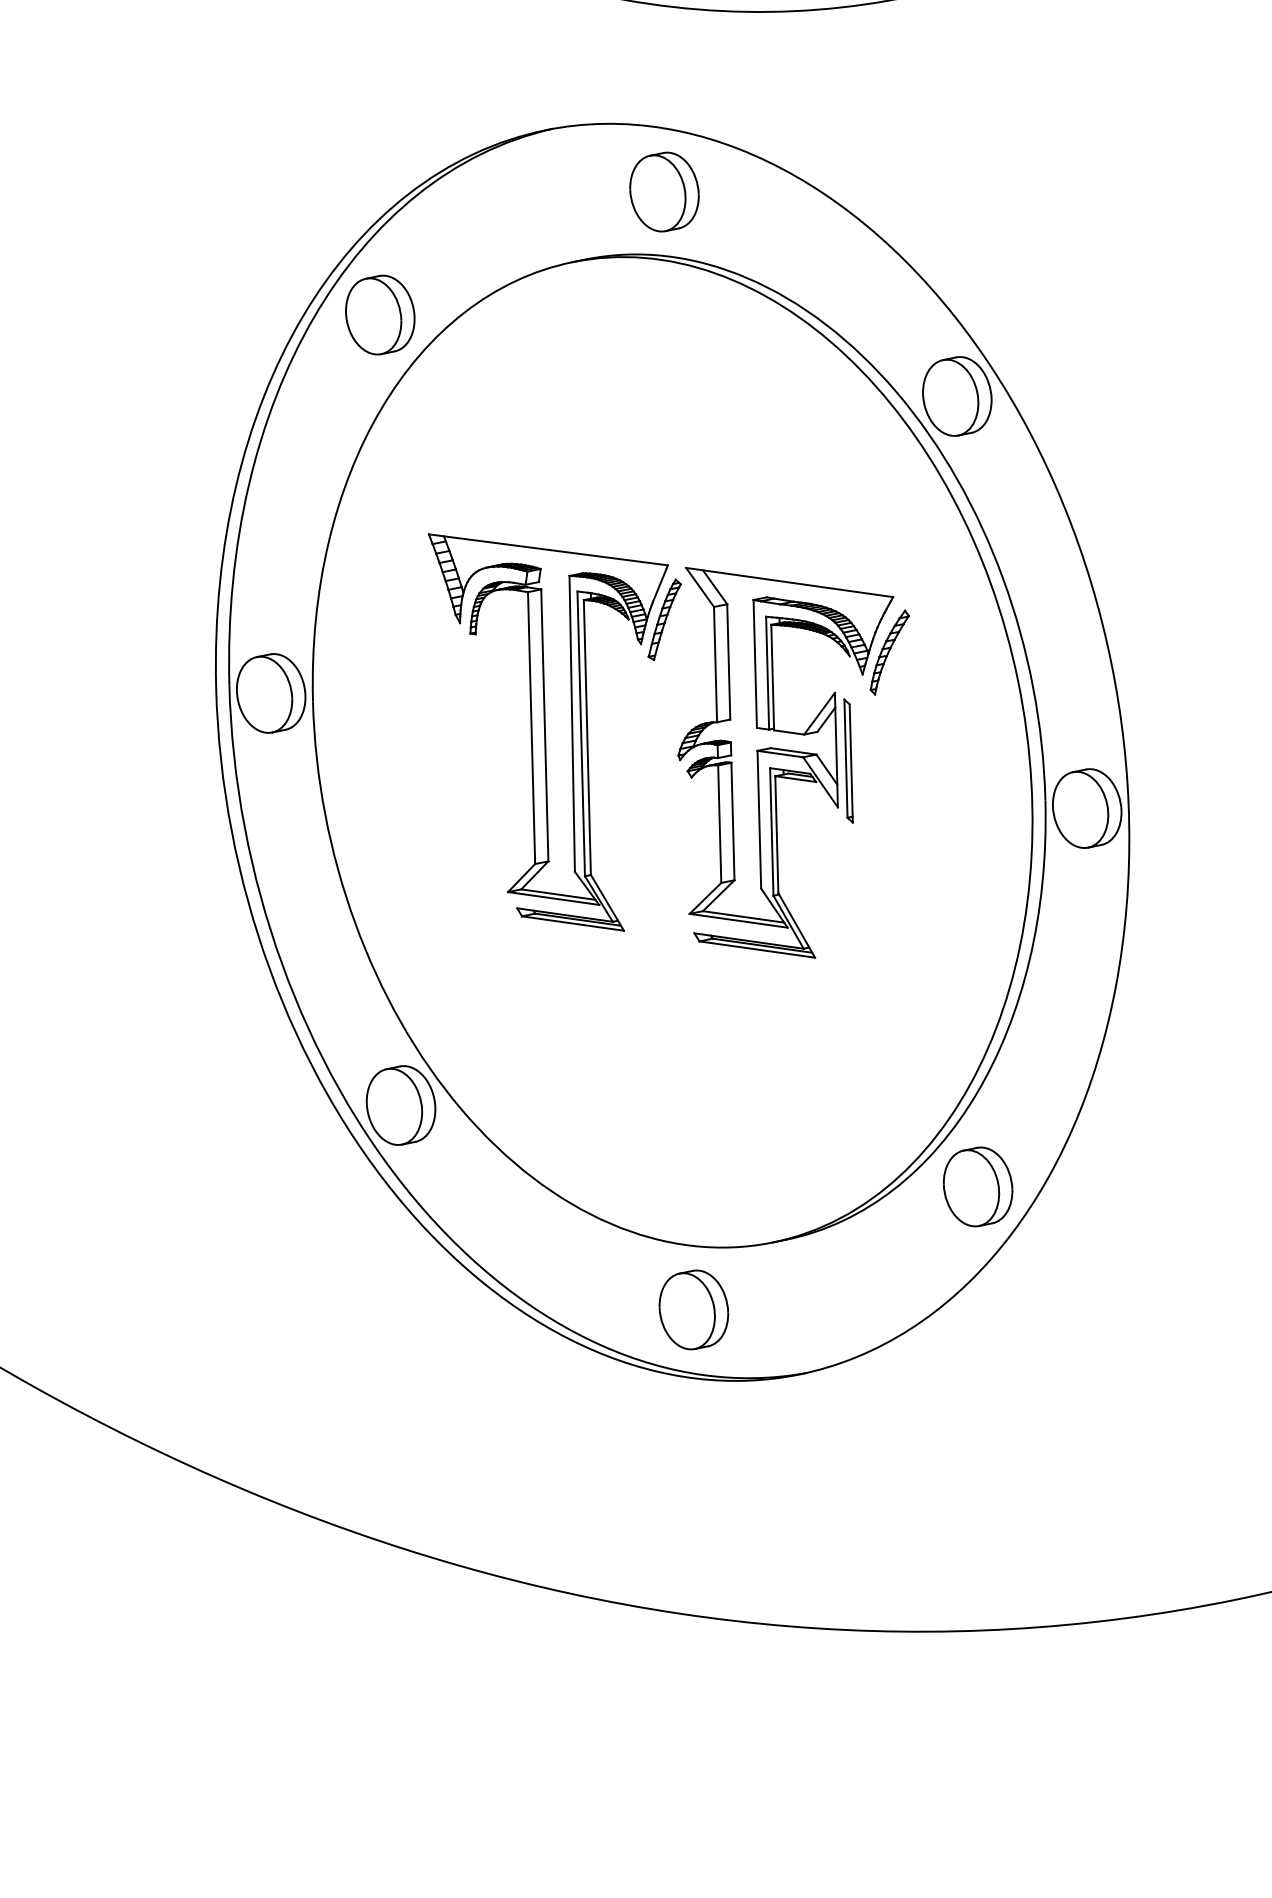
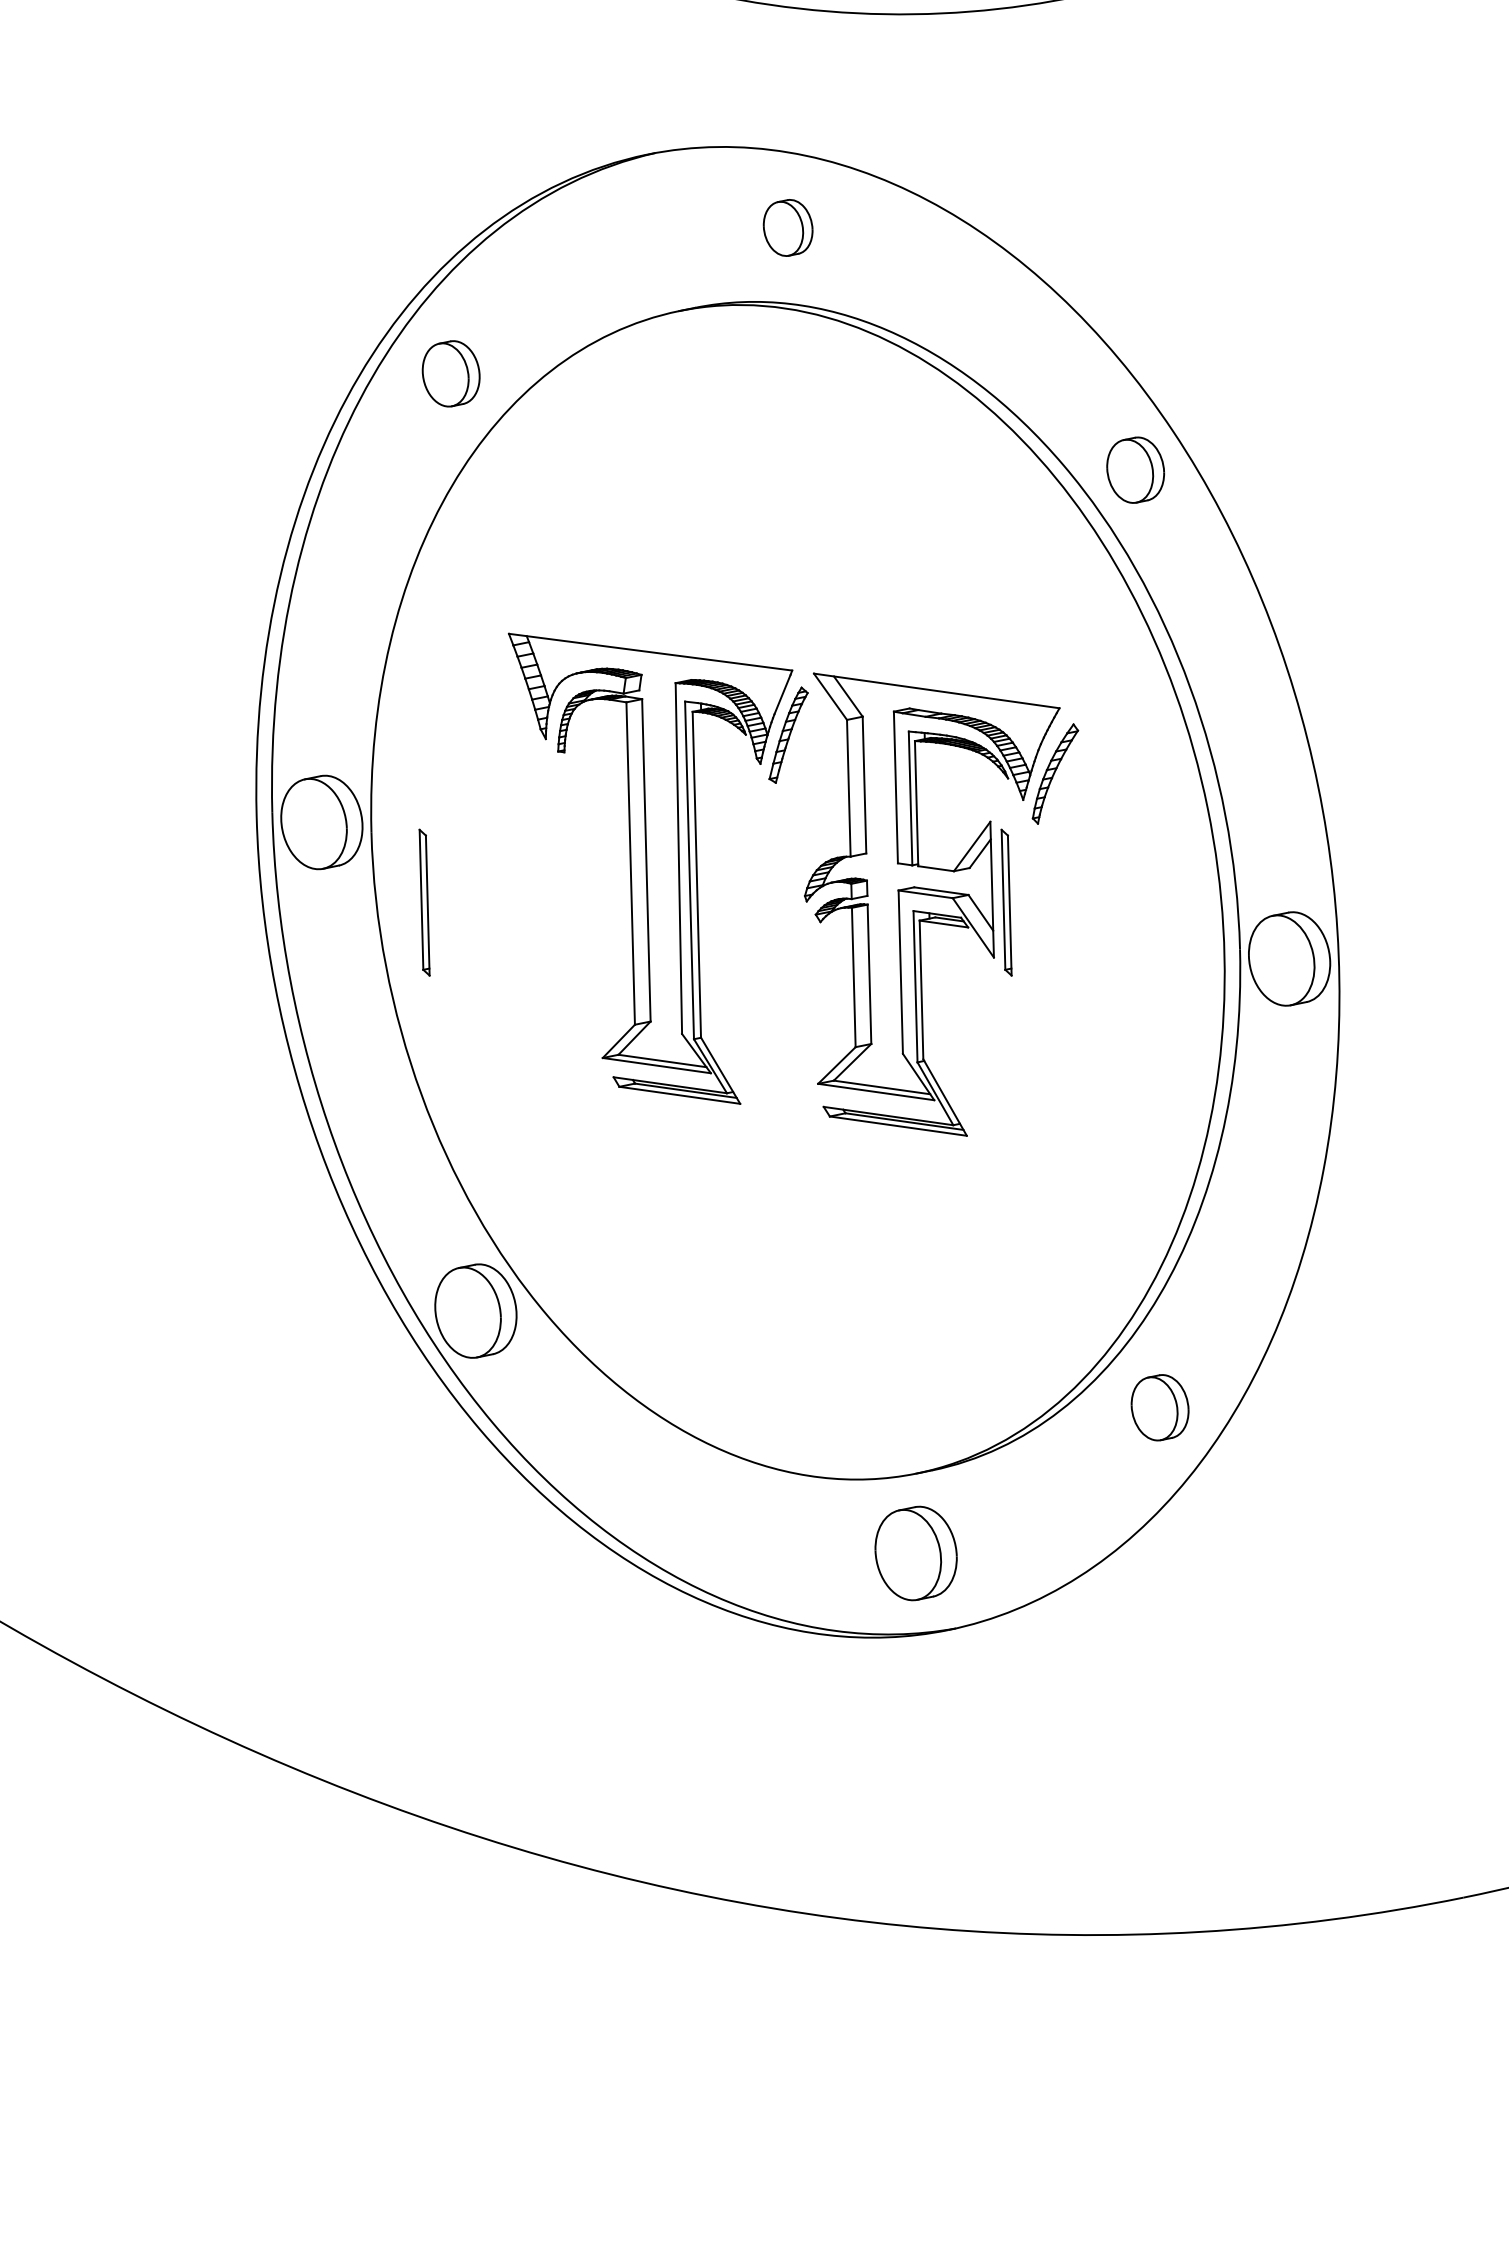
part: (663, 191) -> (787, 227), size x0.6
part: (379, 314) -> (450, 373), size x0.7
part: (957, 395) -> (1135, 469), size x0.7
part: (357, 760) -> (424, 902), added
part: (977, 1186) -> (1159, 1407), size x0.7
part: (693, 1309) -> (915, 1553), moved

